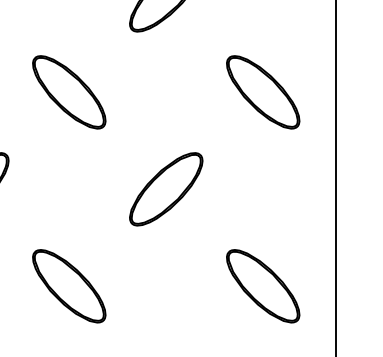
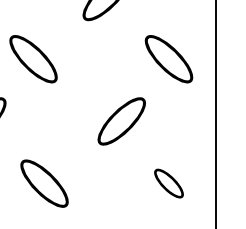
part: (69, 92) -> (33, 59), moved
part: (165, 189) -> (121, 121), moved
part: (262, 286) -> (168, 183), size x0.6

